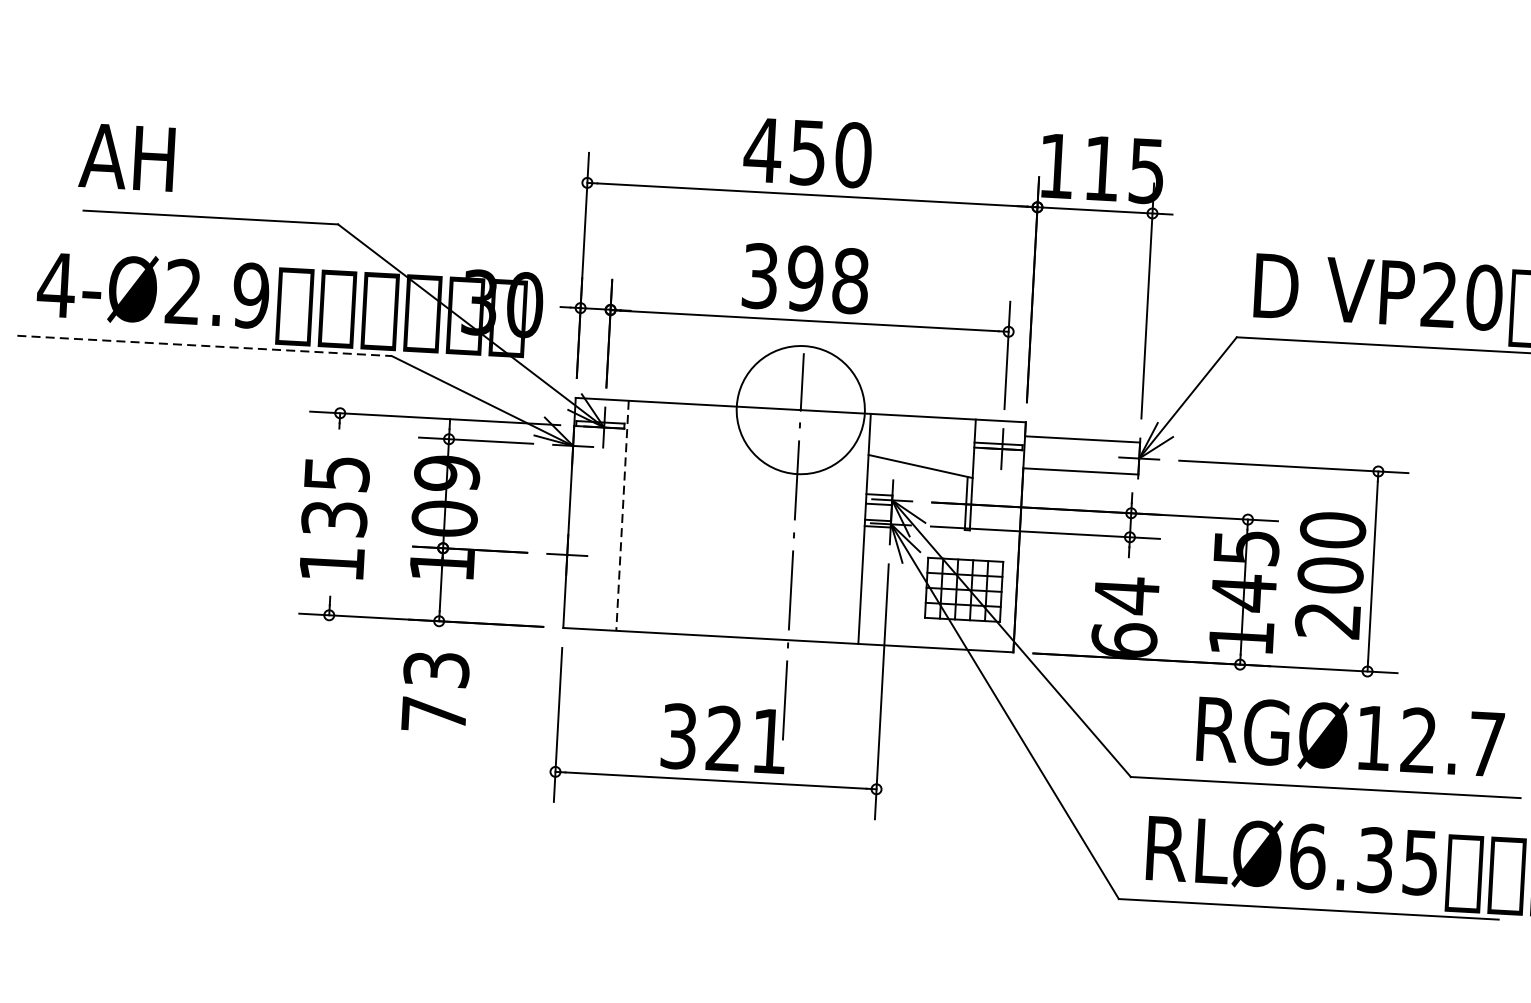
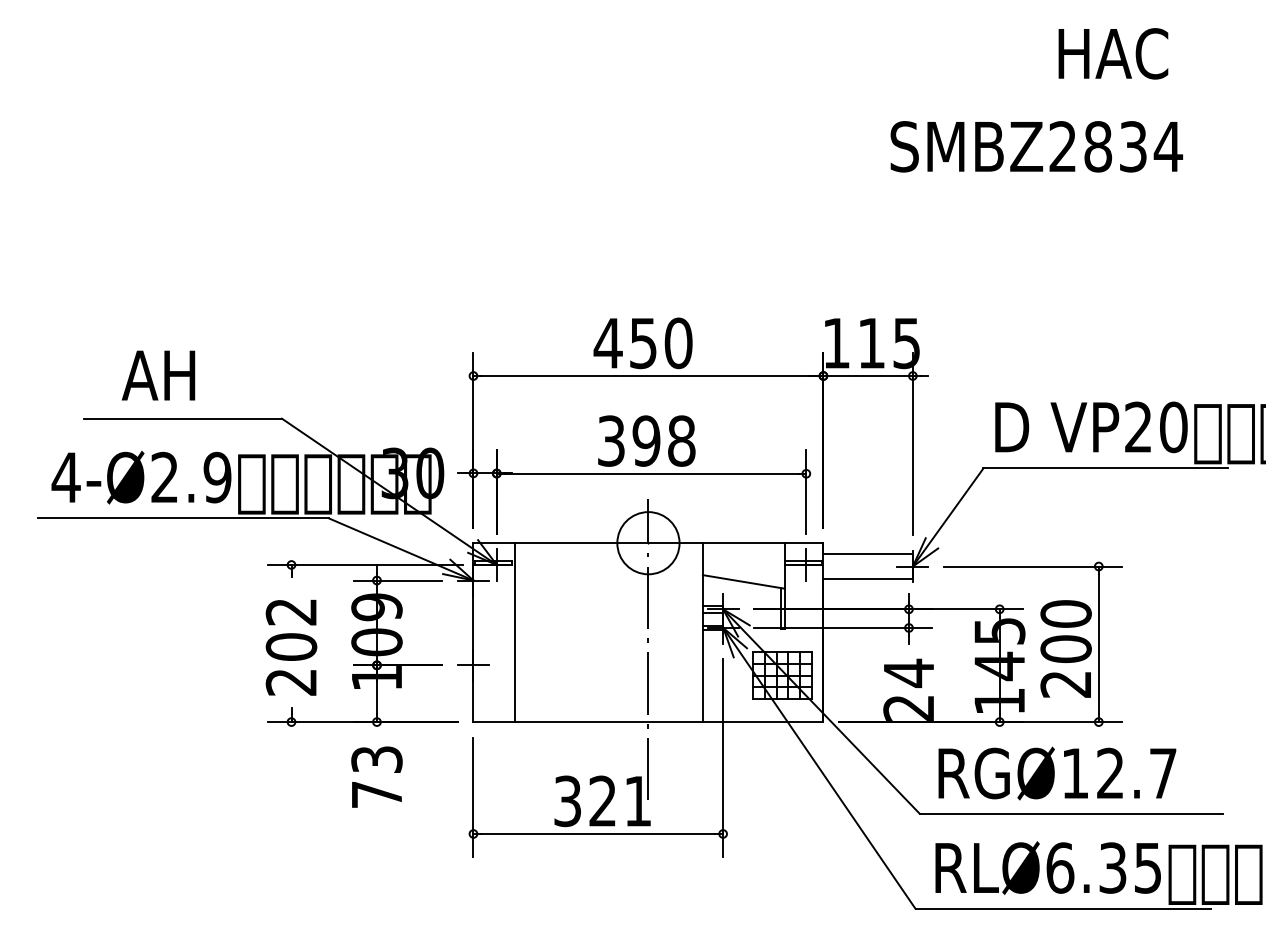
text: (127, 157) -> (158, 375), moved
line: (204, 345) -> (183, 518), dashed -> solid
circle: (800, 410) -> (648, 543), size x0.62
line: (622, 516) -> (514, 633), dashed -> solid
text: (334, 519) -> (291, 647), 135 -> 202
text: (1123, 639) -> (908, 707), 64 -> 24
text: (1350, 736) -> (1057, 773), moved

